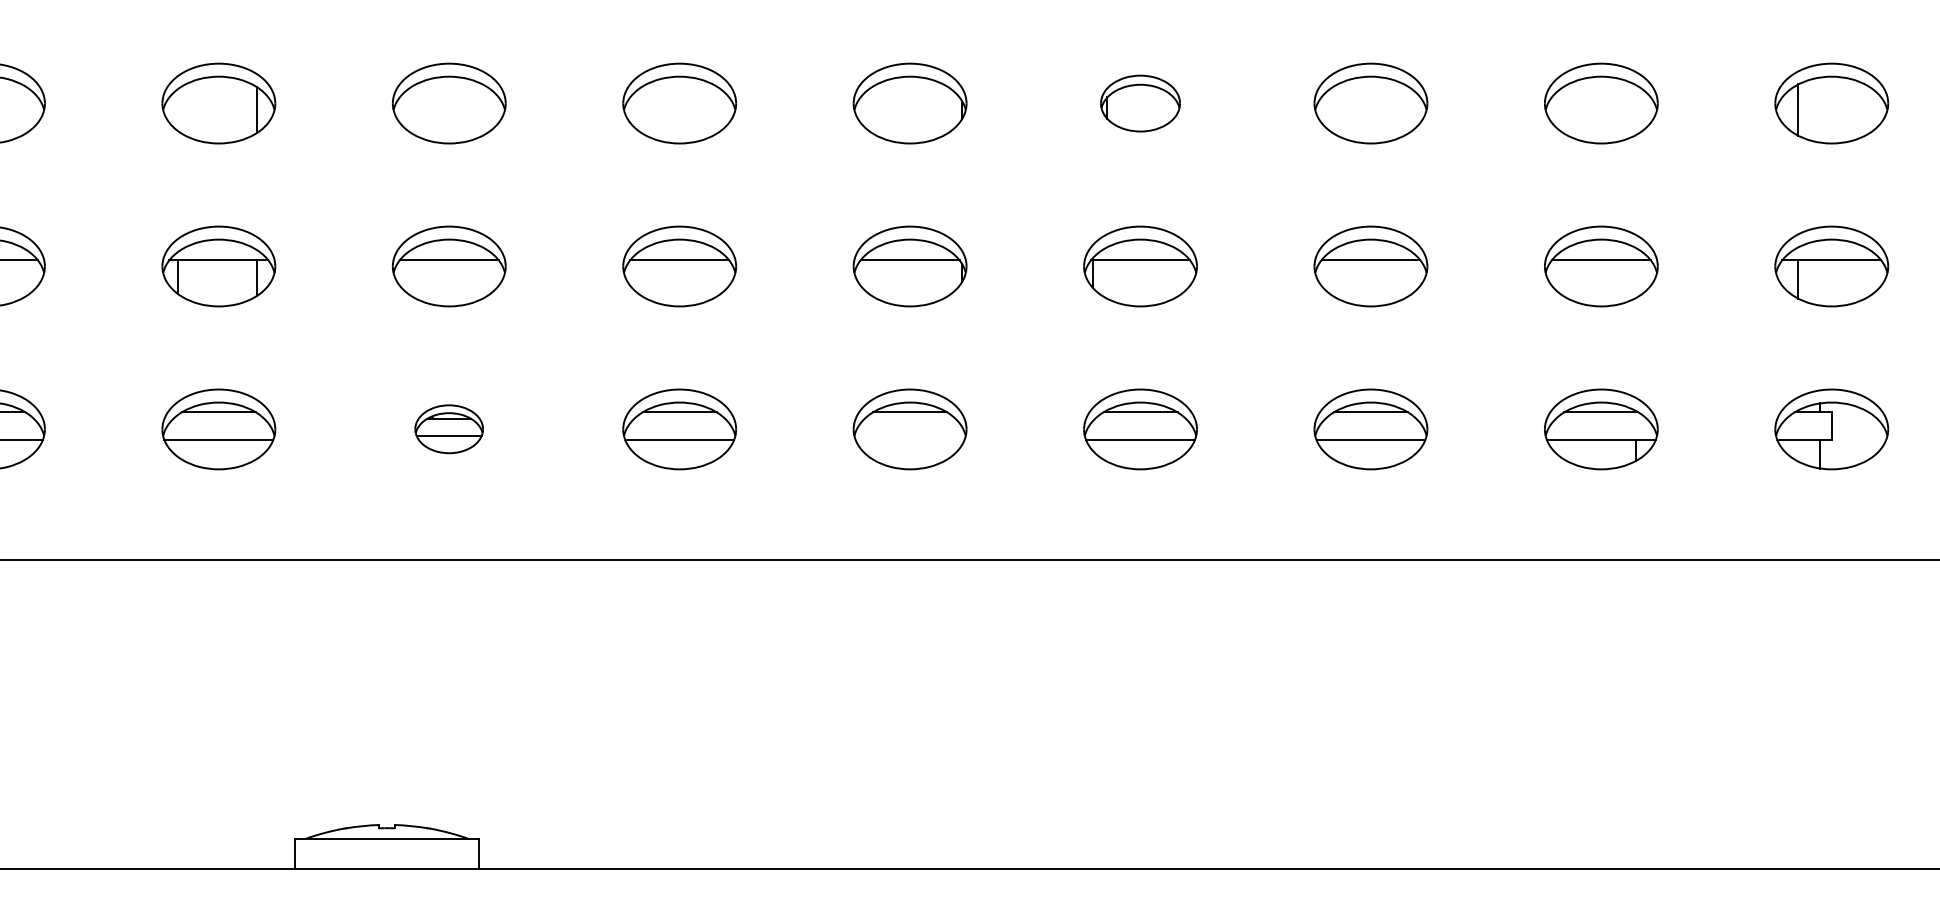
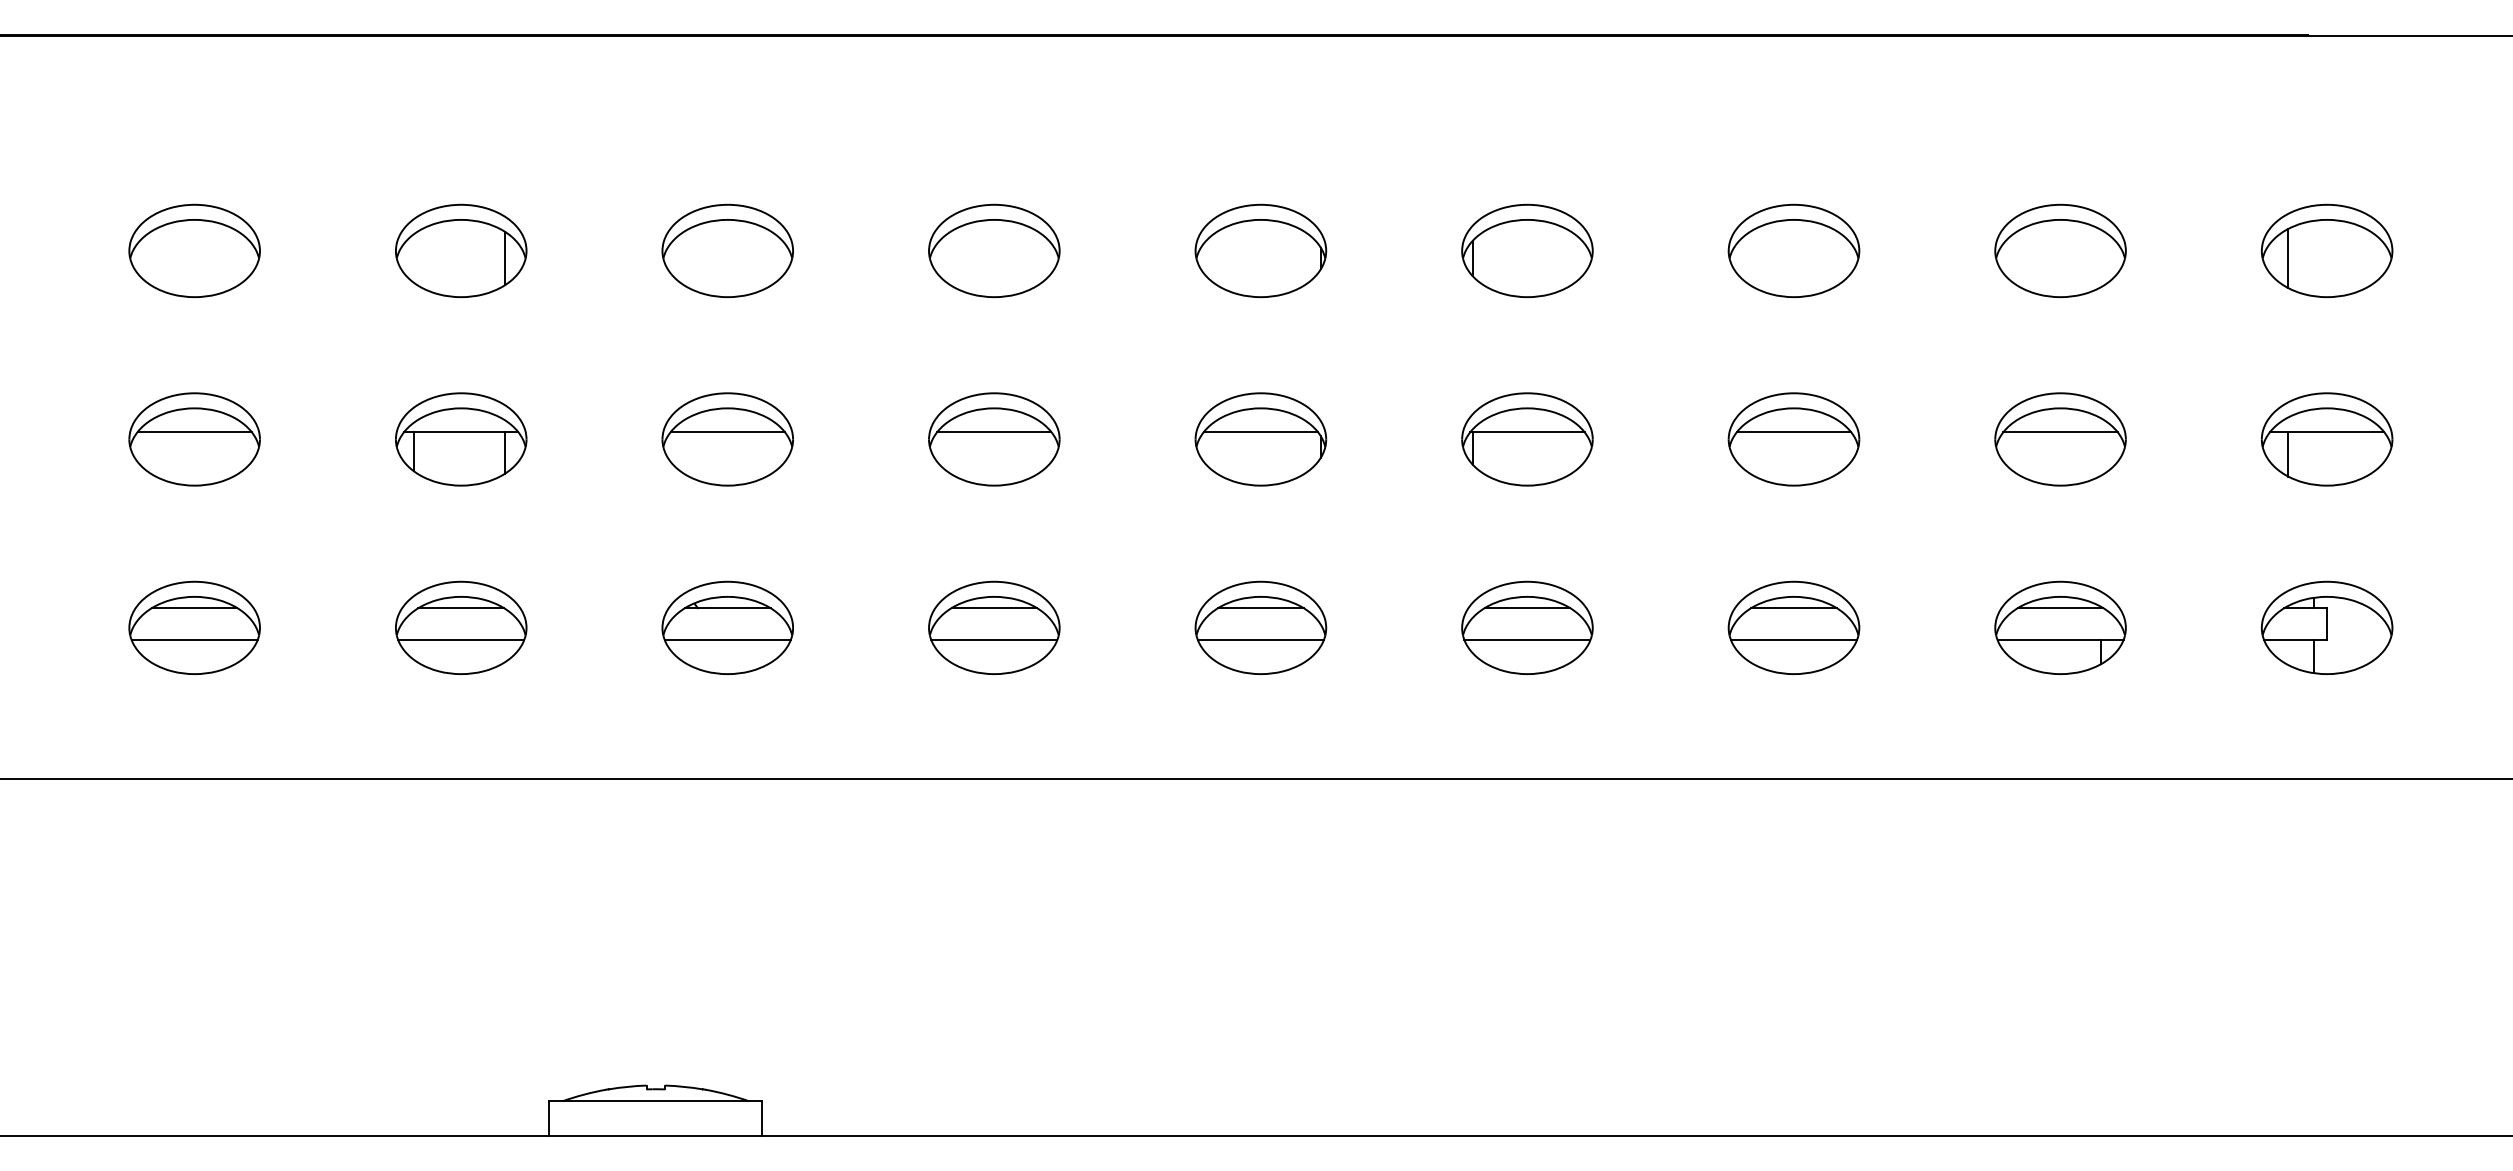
part: (1140, 103) -> (1527, 250), size x1.43
part: (449, 429) -> (727, 627), size x1.67
line: (909, 440) -> (1260, 640), added

